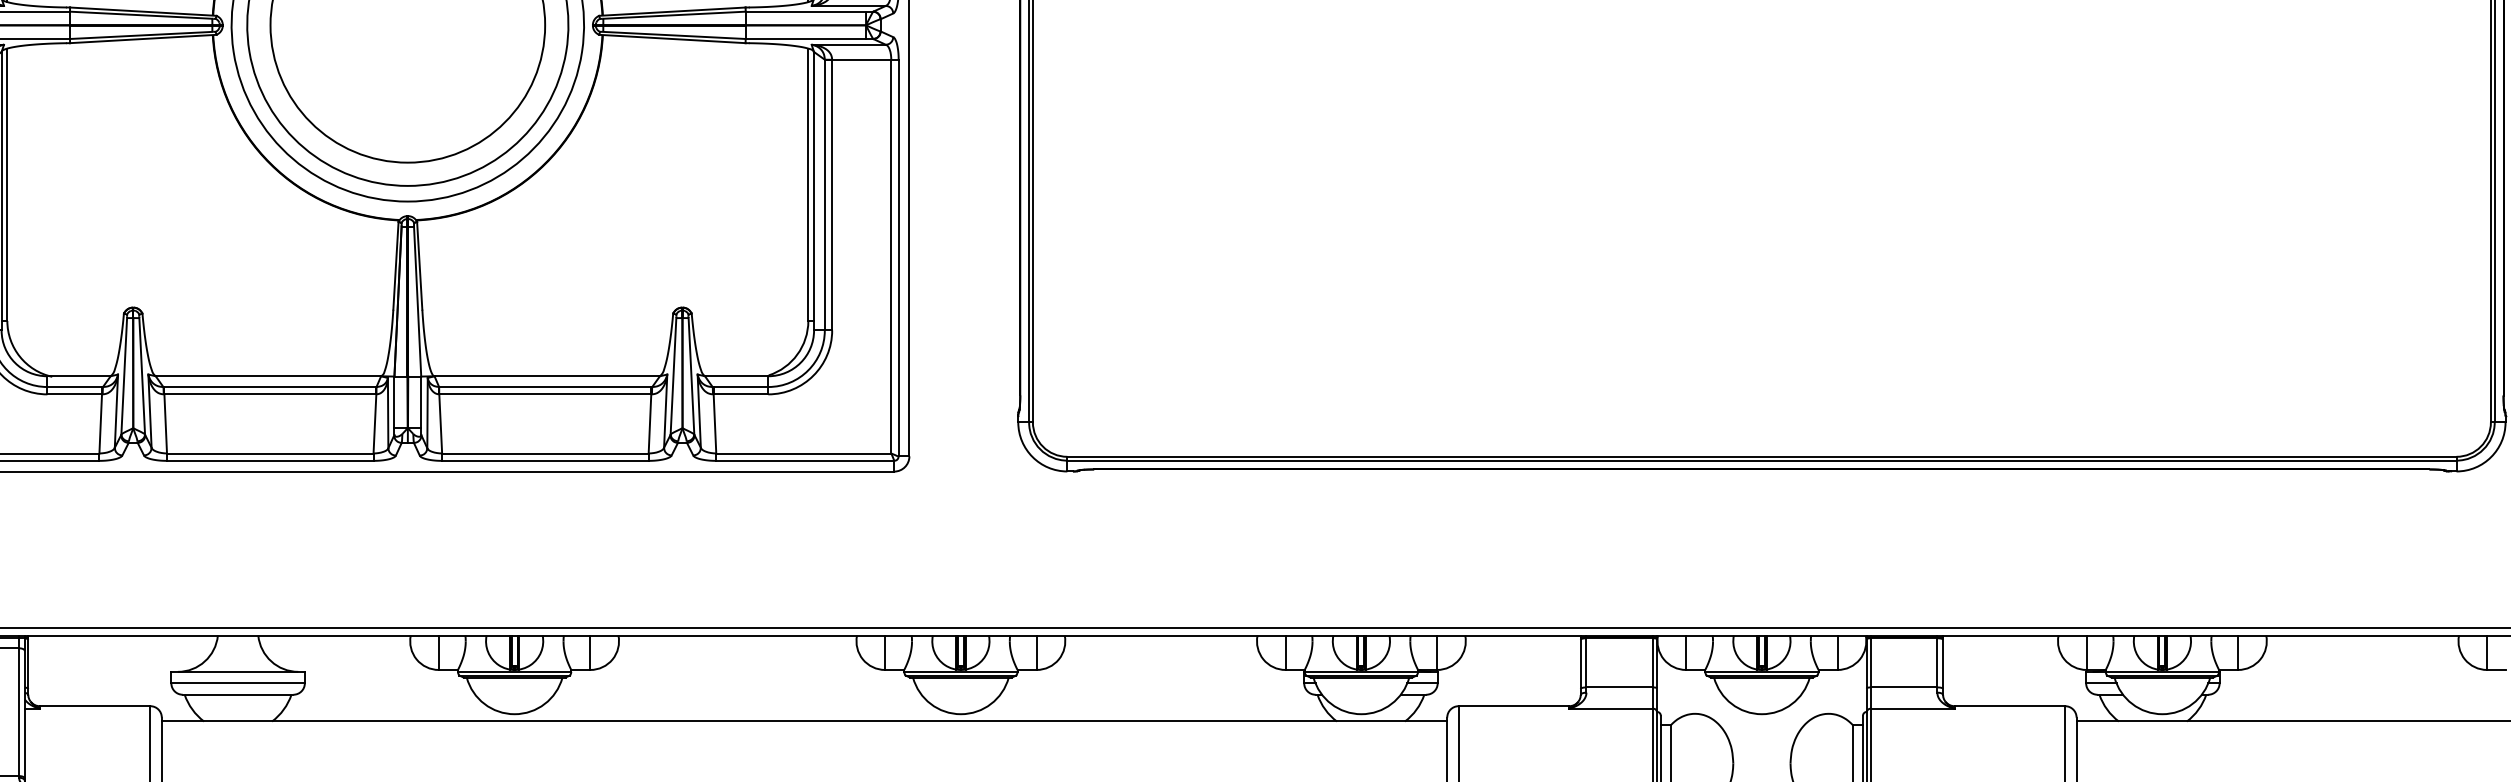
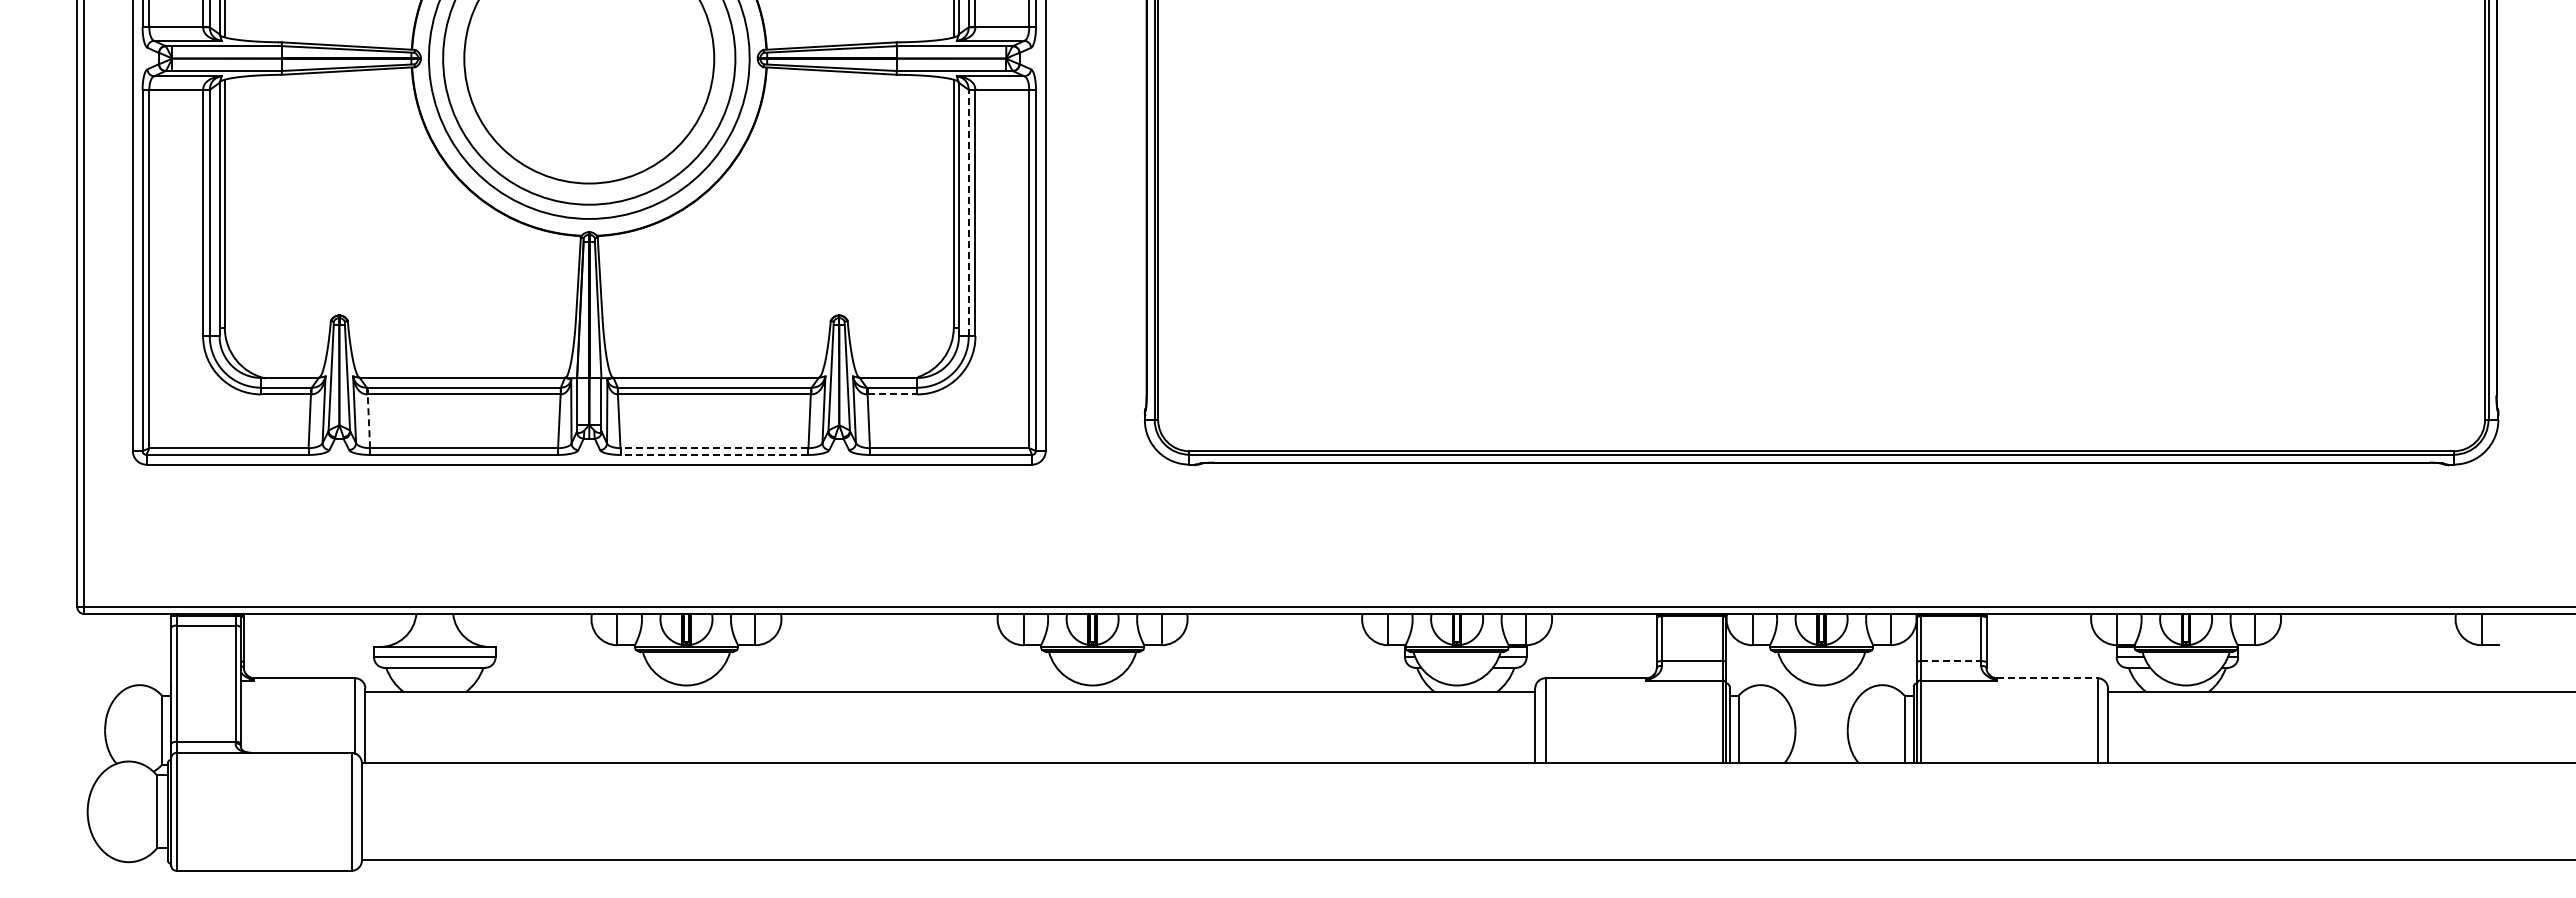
line: (824, 194) -> (968, 212), solid -> dashed
line: (741, 394) -> (892, 394), solid -> dashed
line: (165, 424) -> (368, 421), solid -> dashed
line: (545, 453) -> (714, 448), solid -> dashed
line: (545, 460) -> (714, 454), solid -> dashed
line: (1904, 687) -> (1951, 661), solid -> dashed
line: (2010, 706) -> (2047, 678), solid -> dashed

